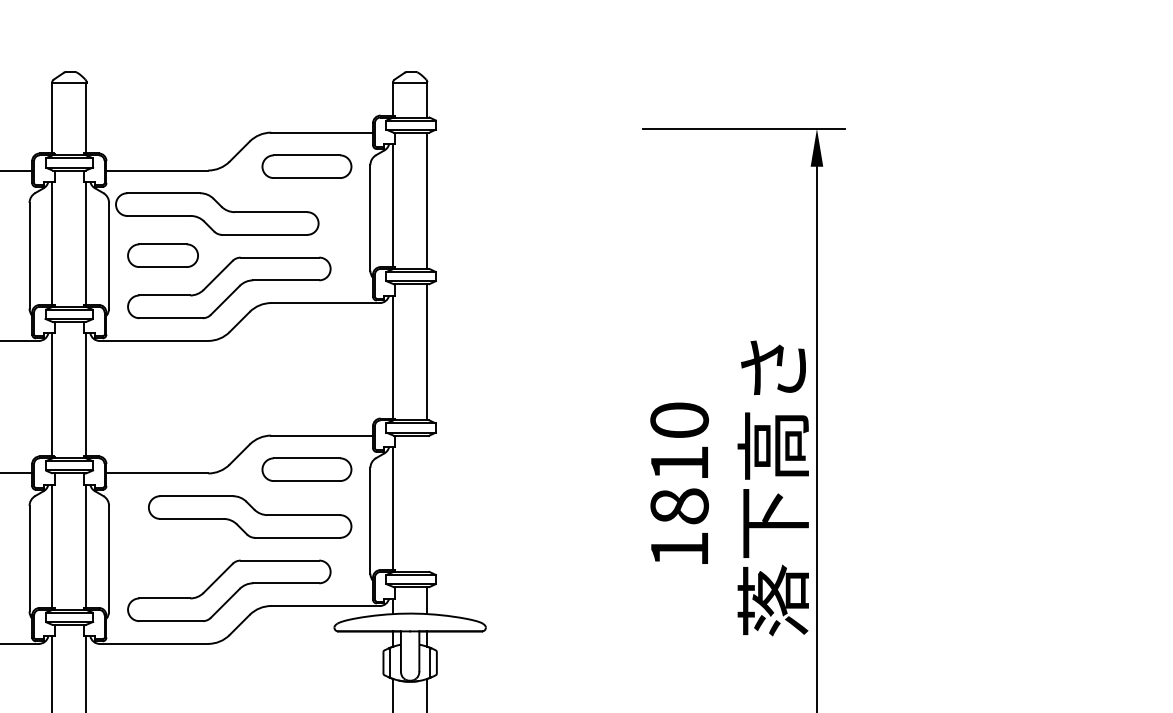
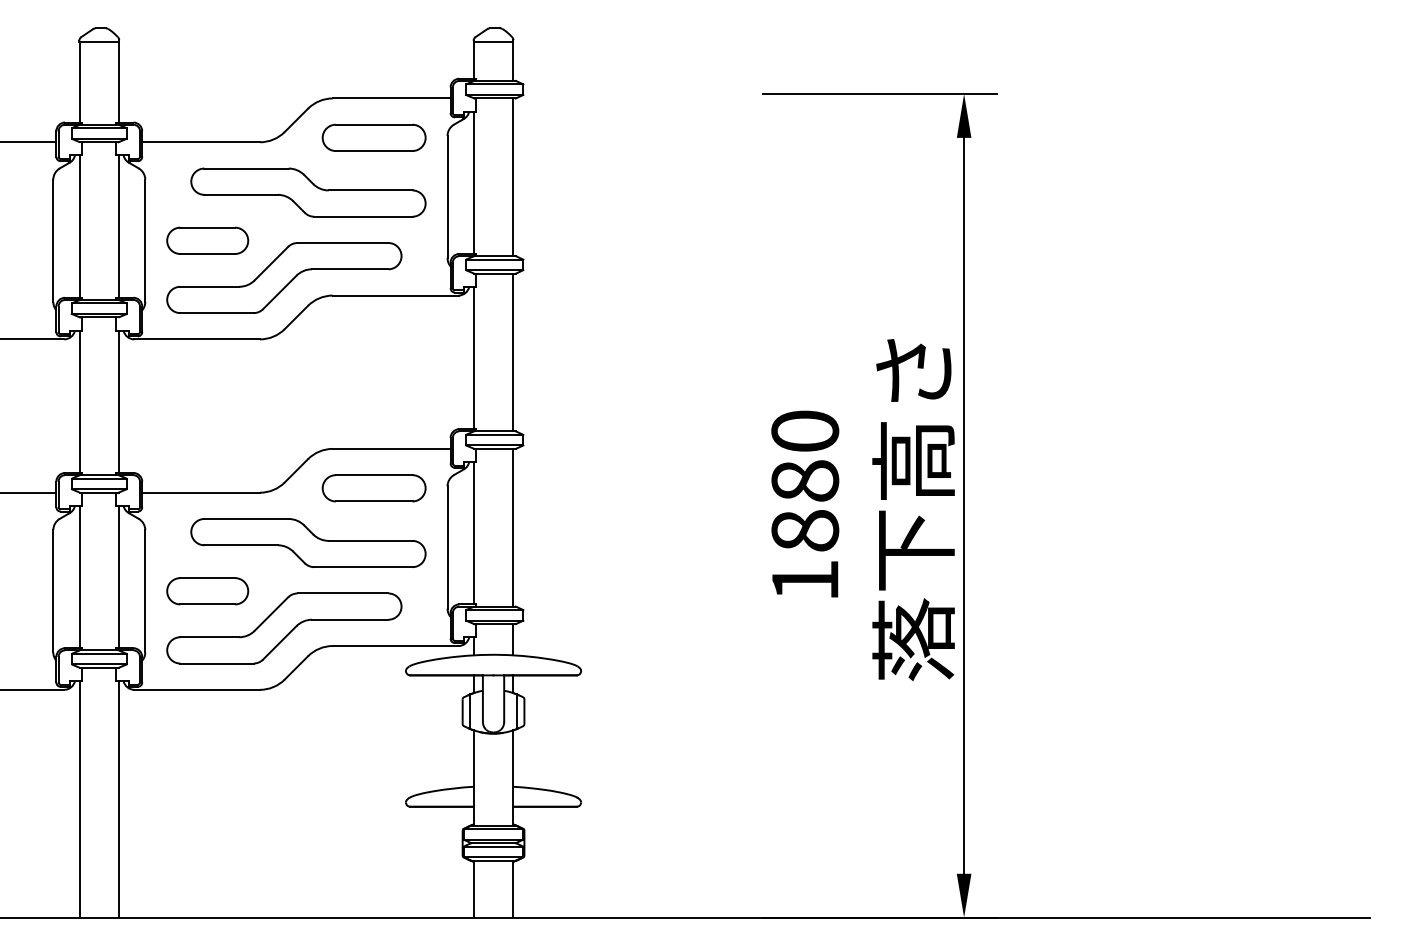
part: (217, 213) -> (308, 192), moved
text: (679, 462) -> (805, 480), 1810 -> 1880
line: (427, 503) -> (513, 527), added
part: (162, 558) -> (207, 591), added

